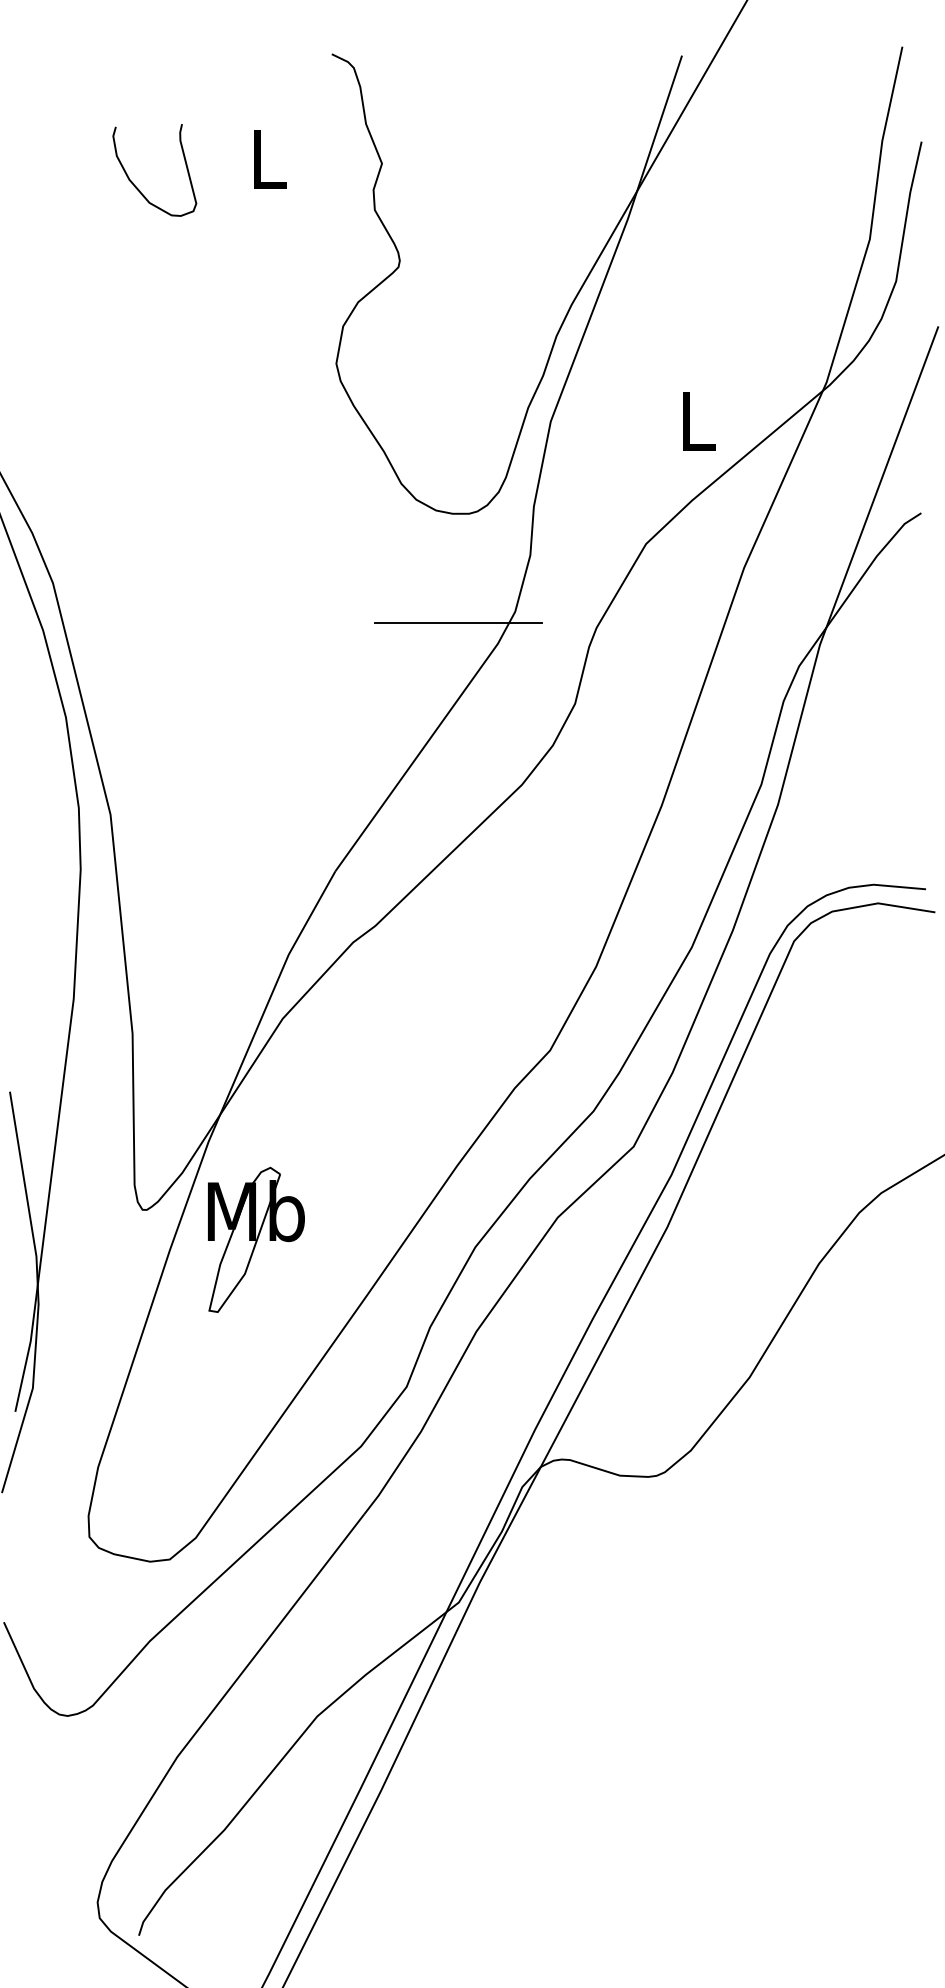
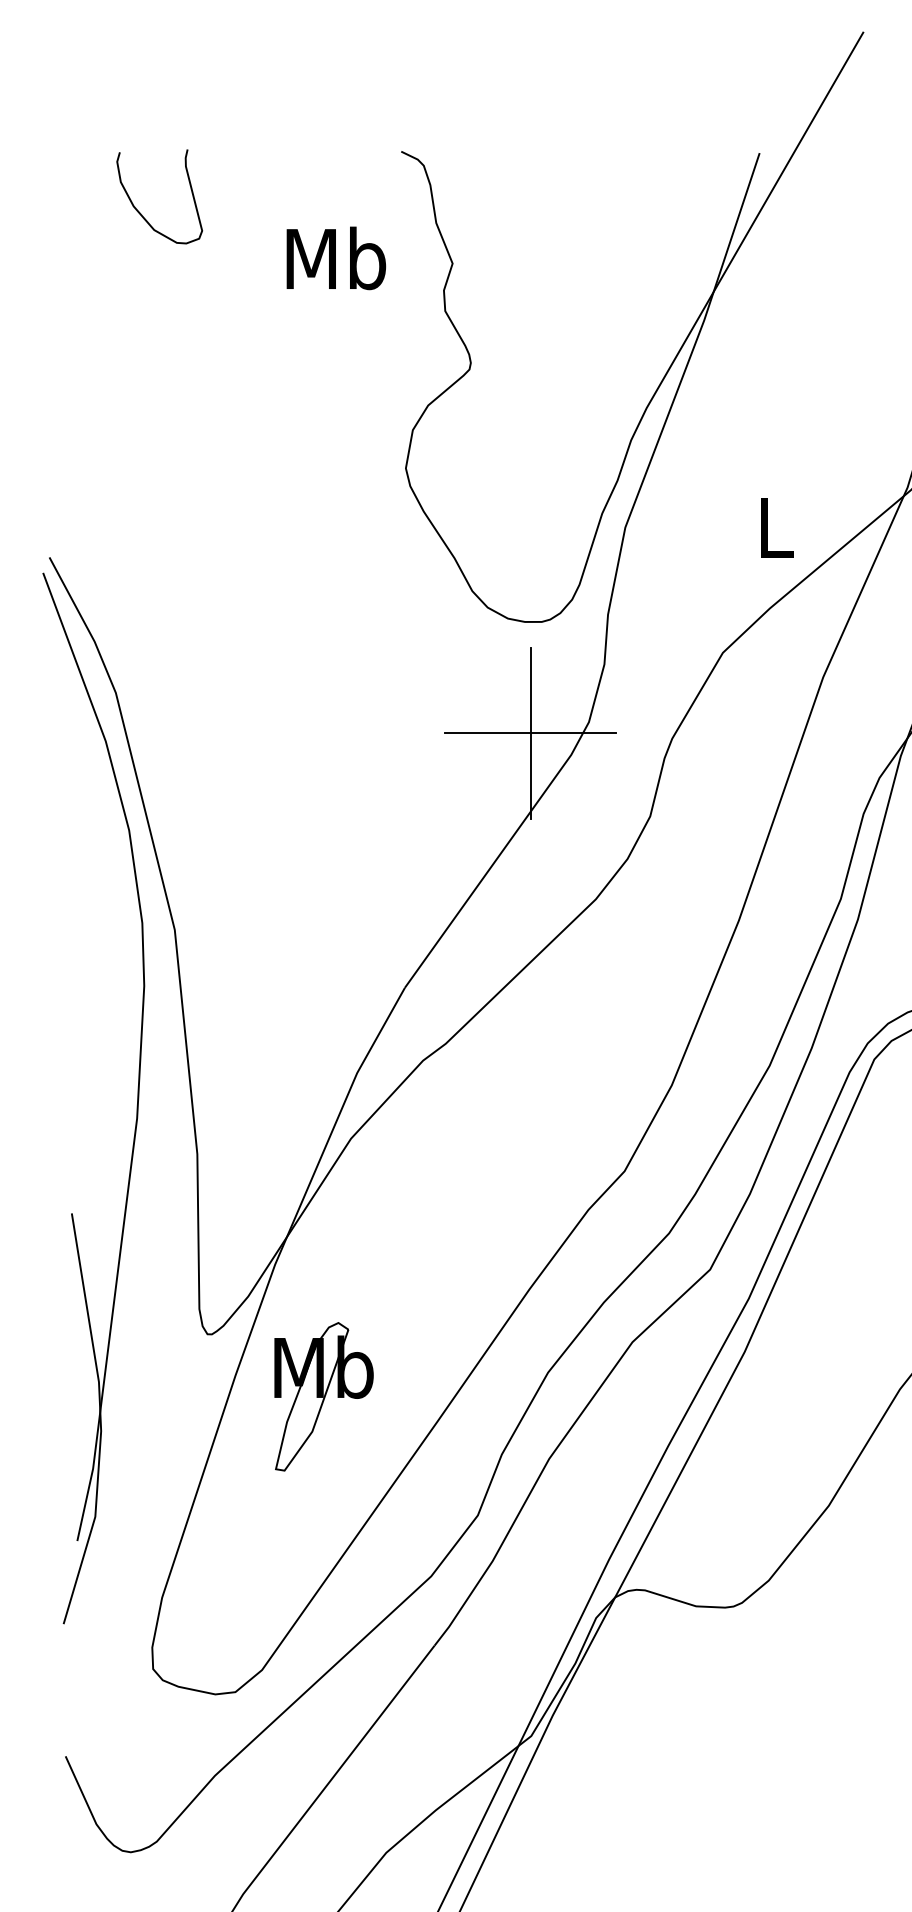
text: (268, 158) -> (336, 258), L -> Mb
curve: (137, 187) -> (141, 214), moved
line: (458, 622) -> (530, 733), added
part: (256, 1239) -> (324, 1396), moved

